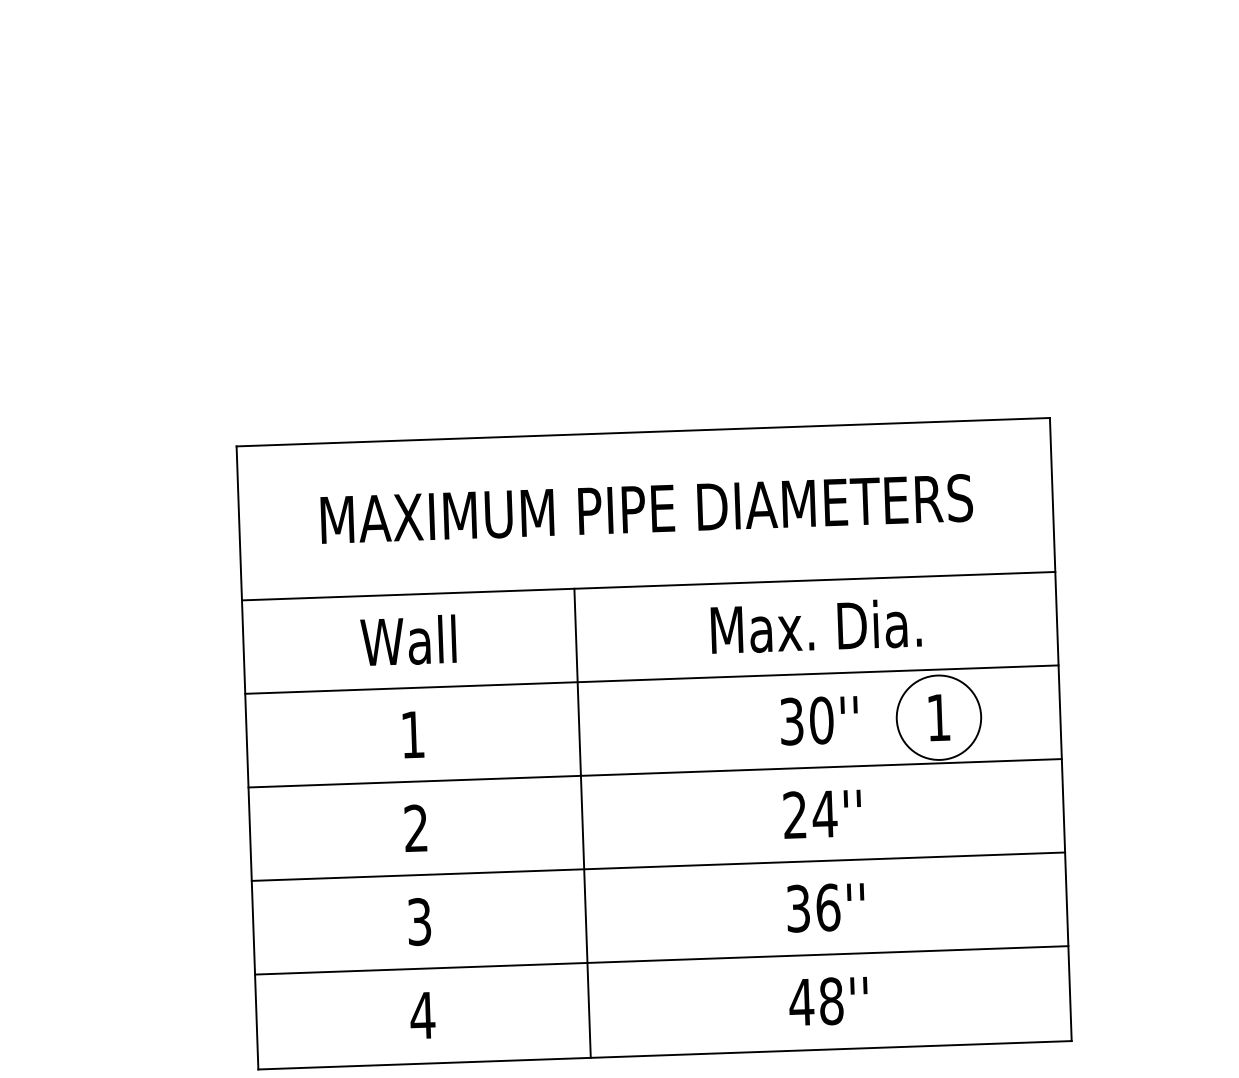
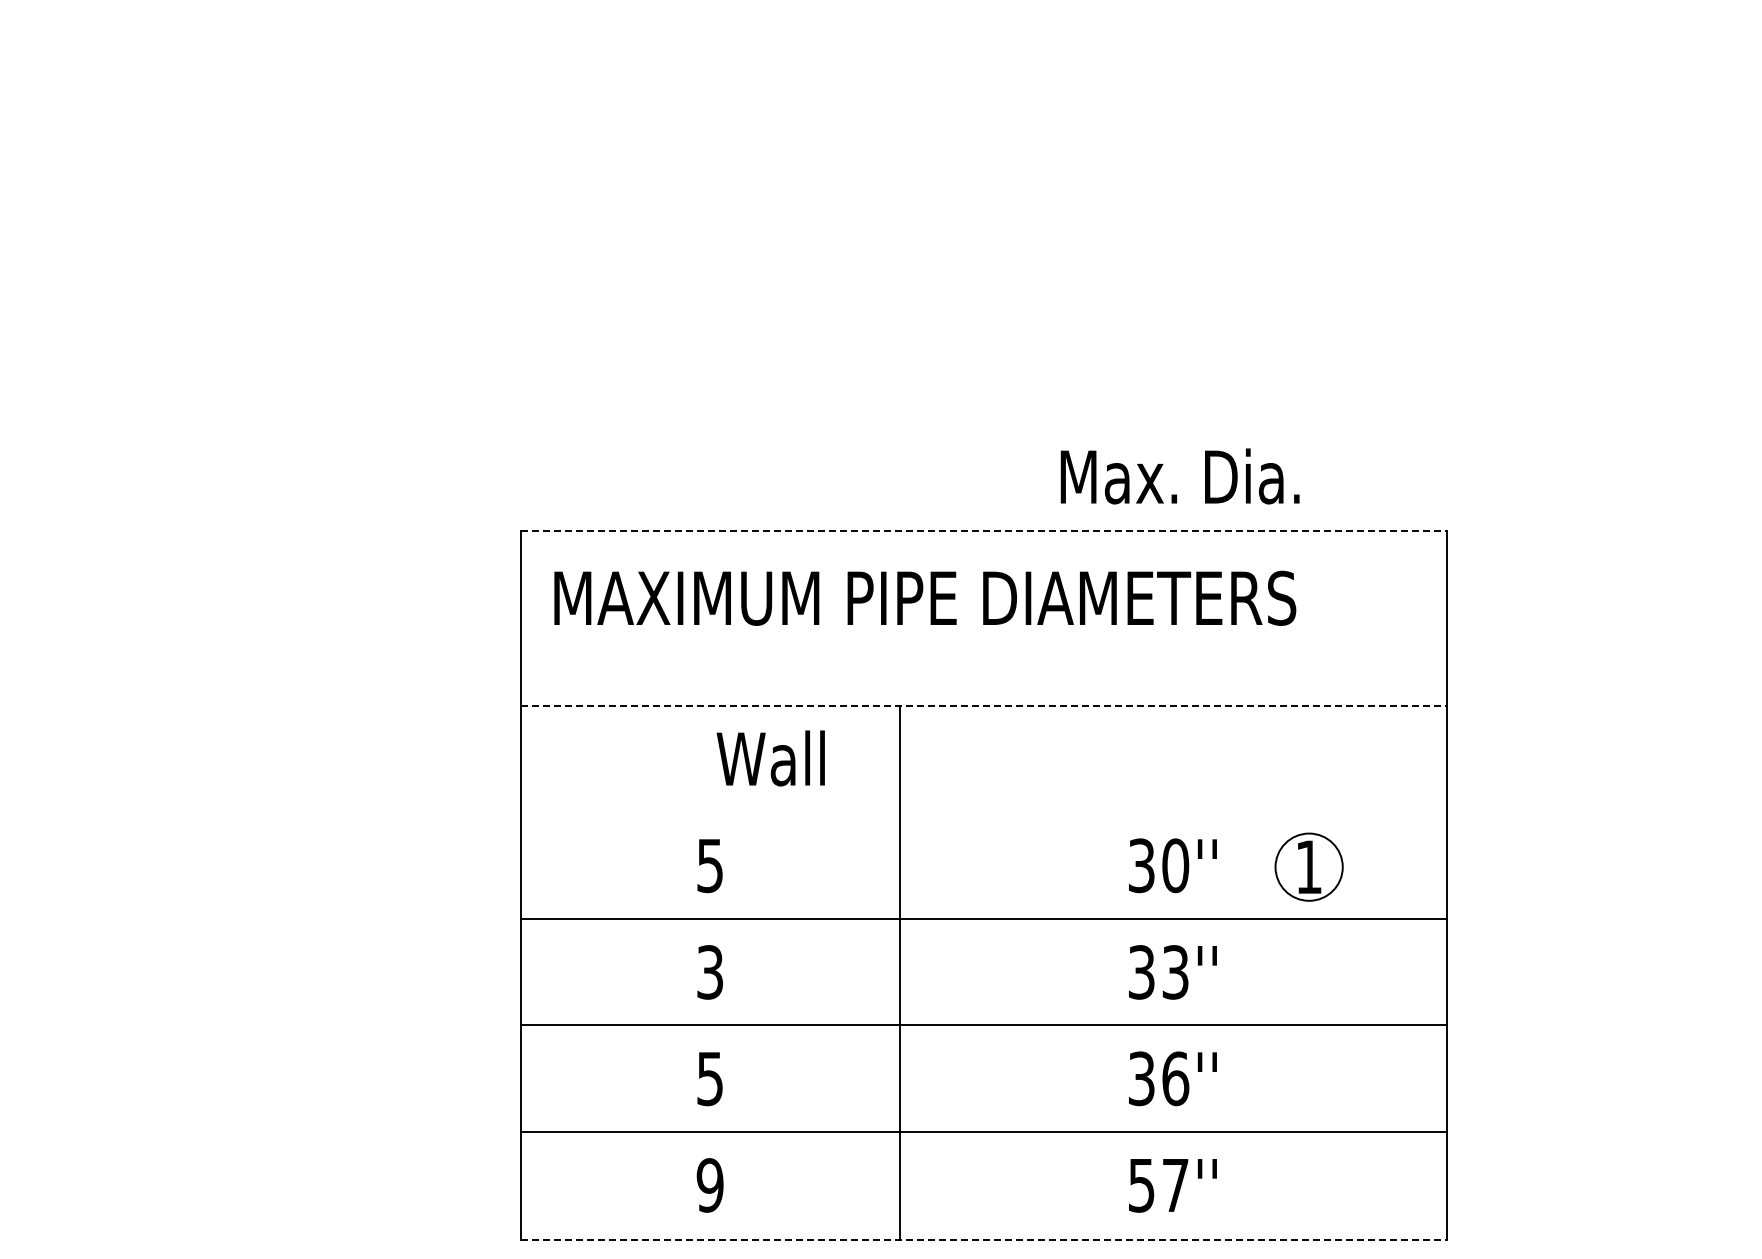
line: (643, 432) -> (984, 530), solid -> dashed
text: (647, 508) -> (925, 597), moved
line: (648, 586) -> (984, 706), solid -> dashed
text: (815, 626) -> (1179, 476), moved
text: (408, 640) -> (770, 758), moved
line: (652, 679) -> (984, 812), removed
circle: (939, 717) -> (1309, 867), size x0.7
text: (412, 735) -> (709, 866), 1 -> 5
text: (809, 814) -> (1158, 972), 24'' -> 33''
text: (415, 828) -> (709, 972), 2 -> 3
text: (419, 921) -> (710, 1078), 3 -> 5
text: (816, 1001) -> (1158, 1185), 48'' -> 57''
text: (423, 1015) -> (710, 1185), 4 -> 9
line: (665, 1055) -> (984, 1240), solid -> dashed

